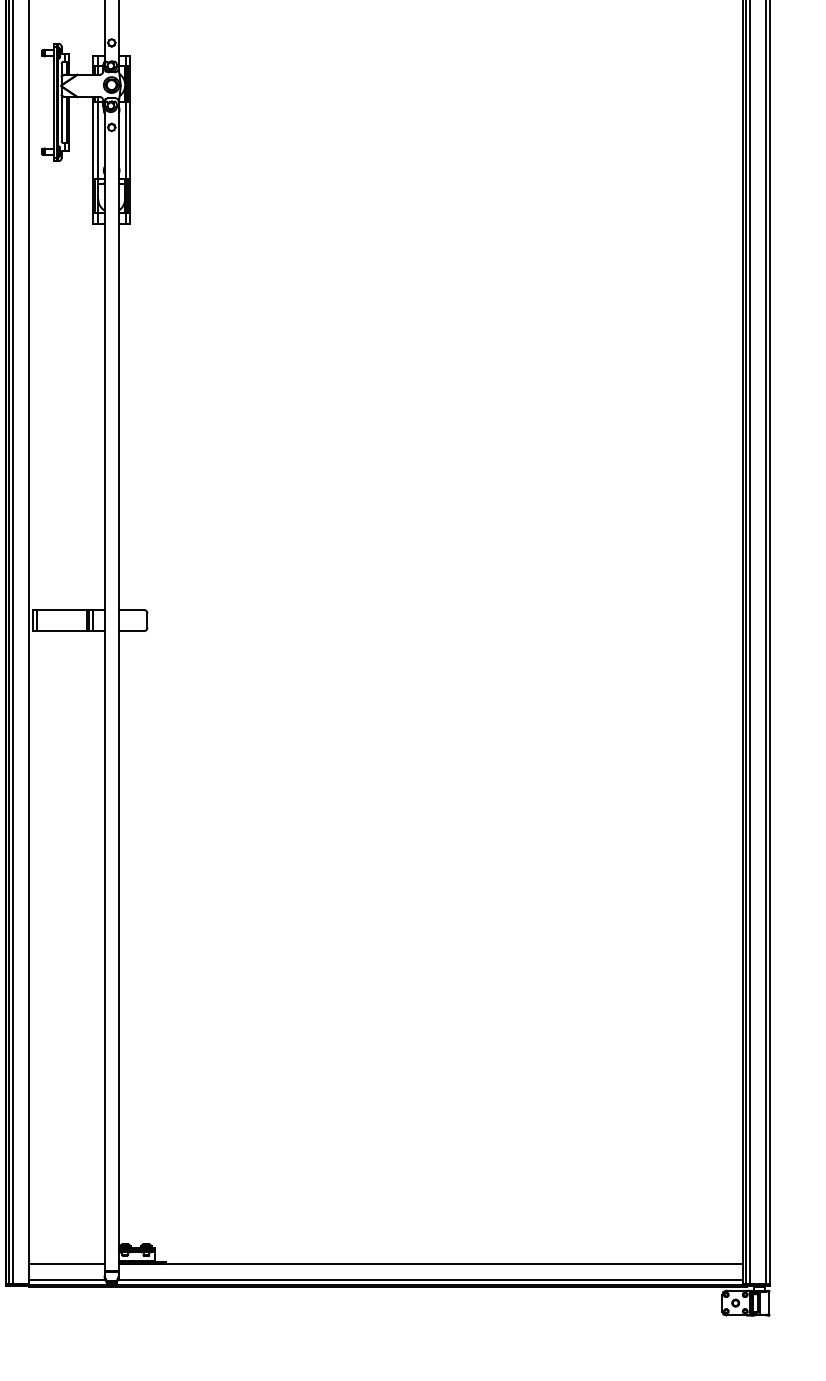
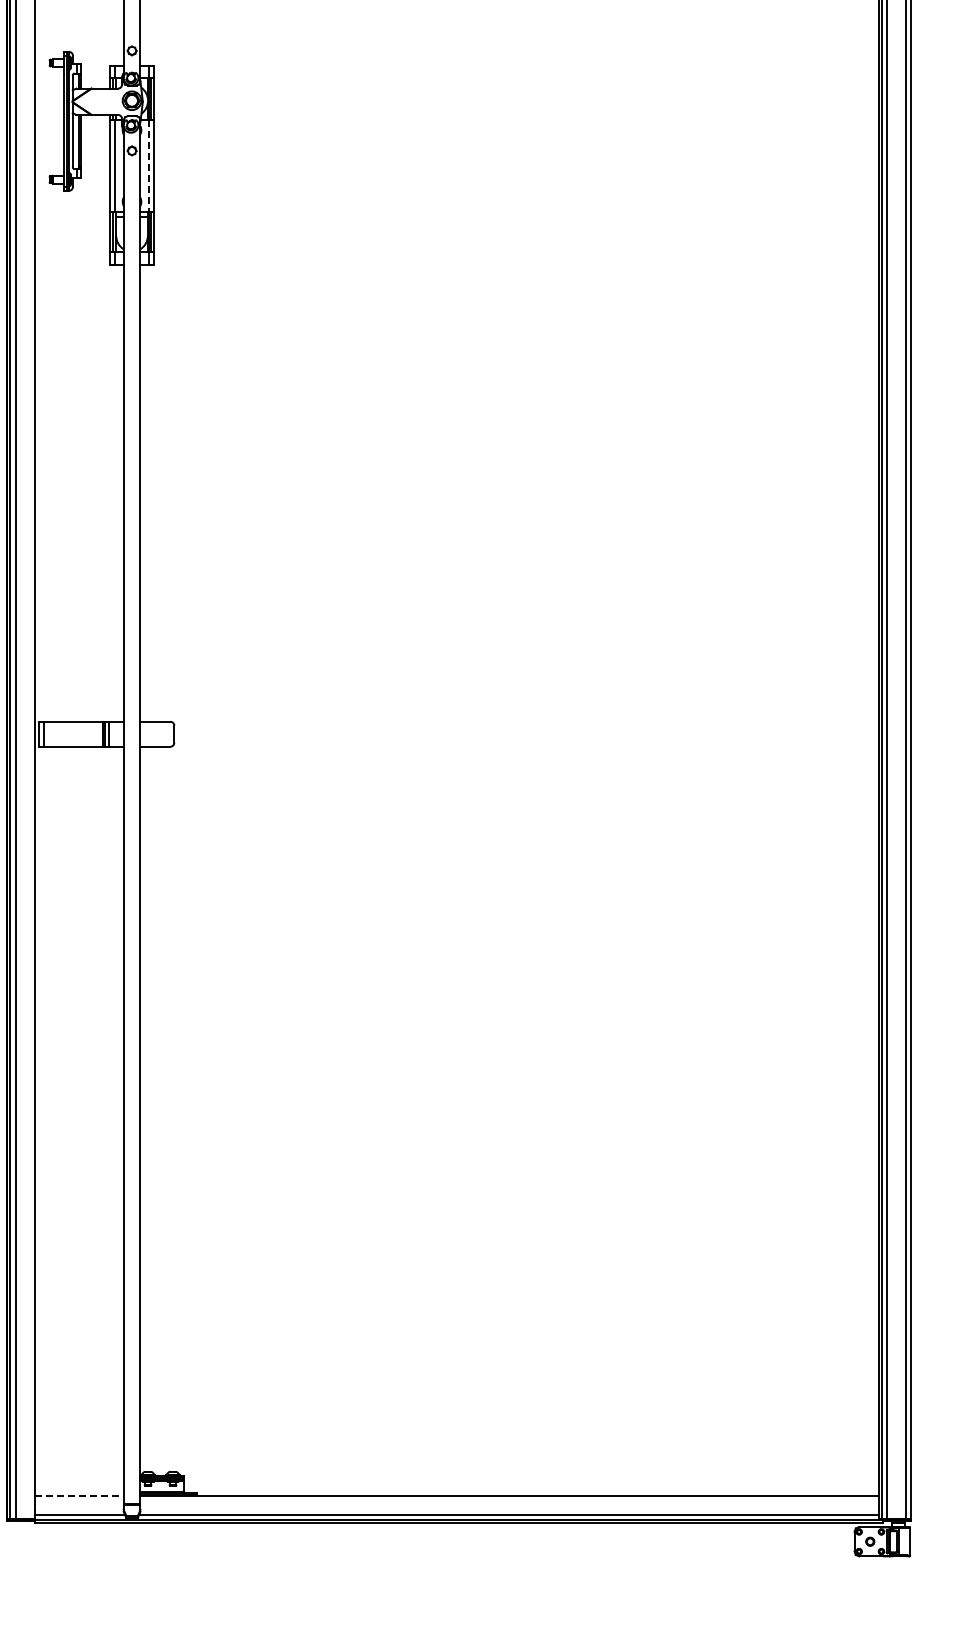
line: (125, 140) -> (148, 166), solid -> dashed
line: (67, 1264) -> (79, 1495), solid -> dashed

